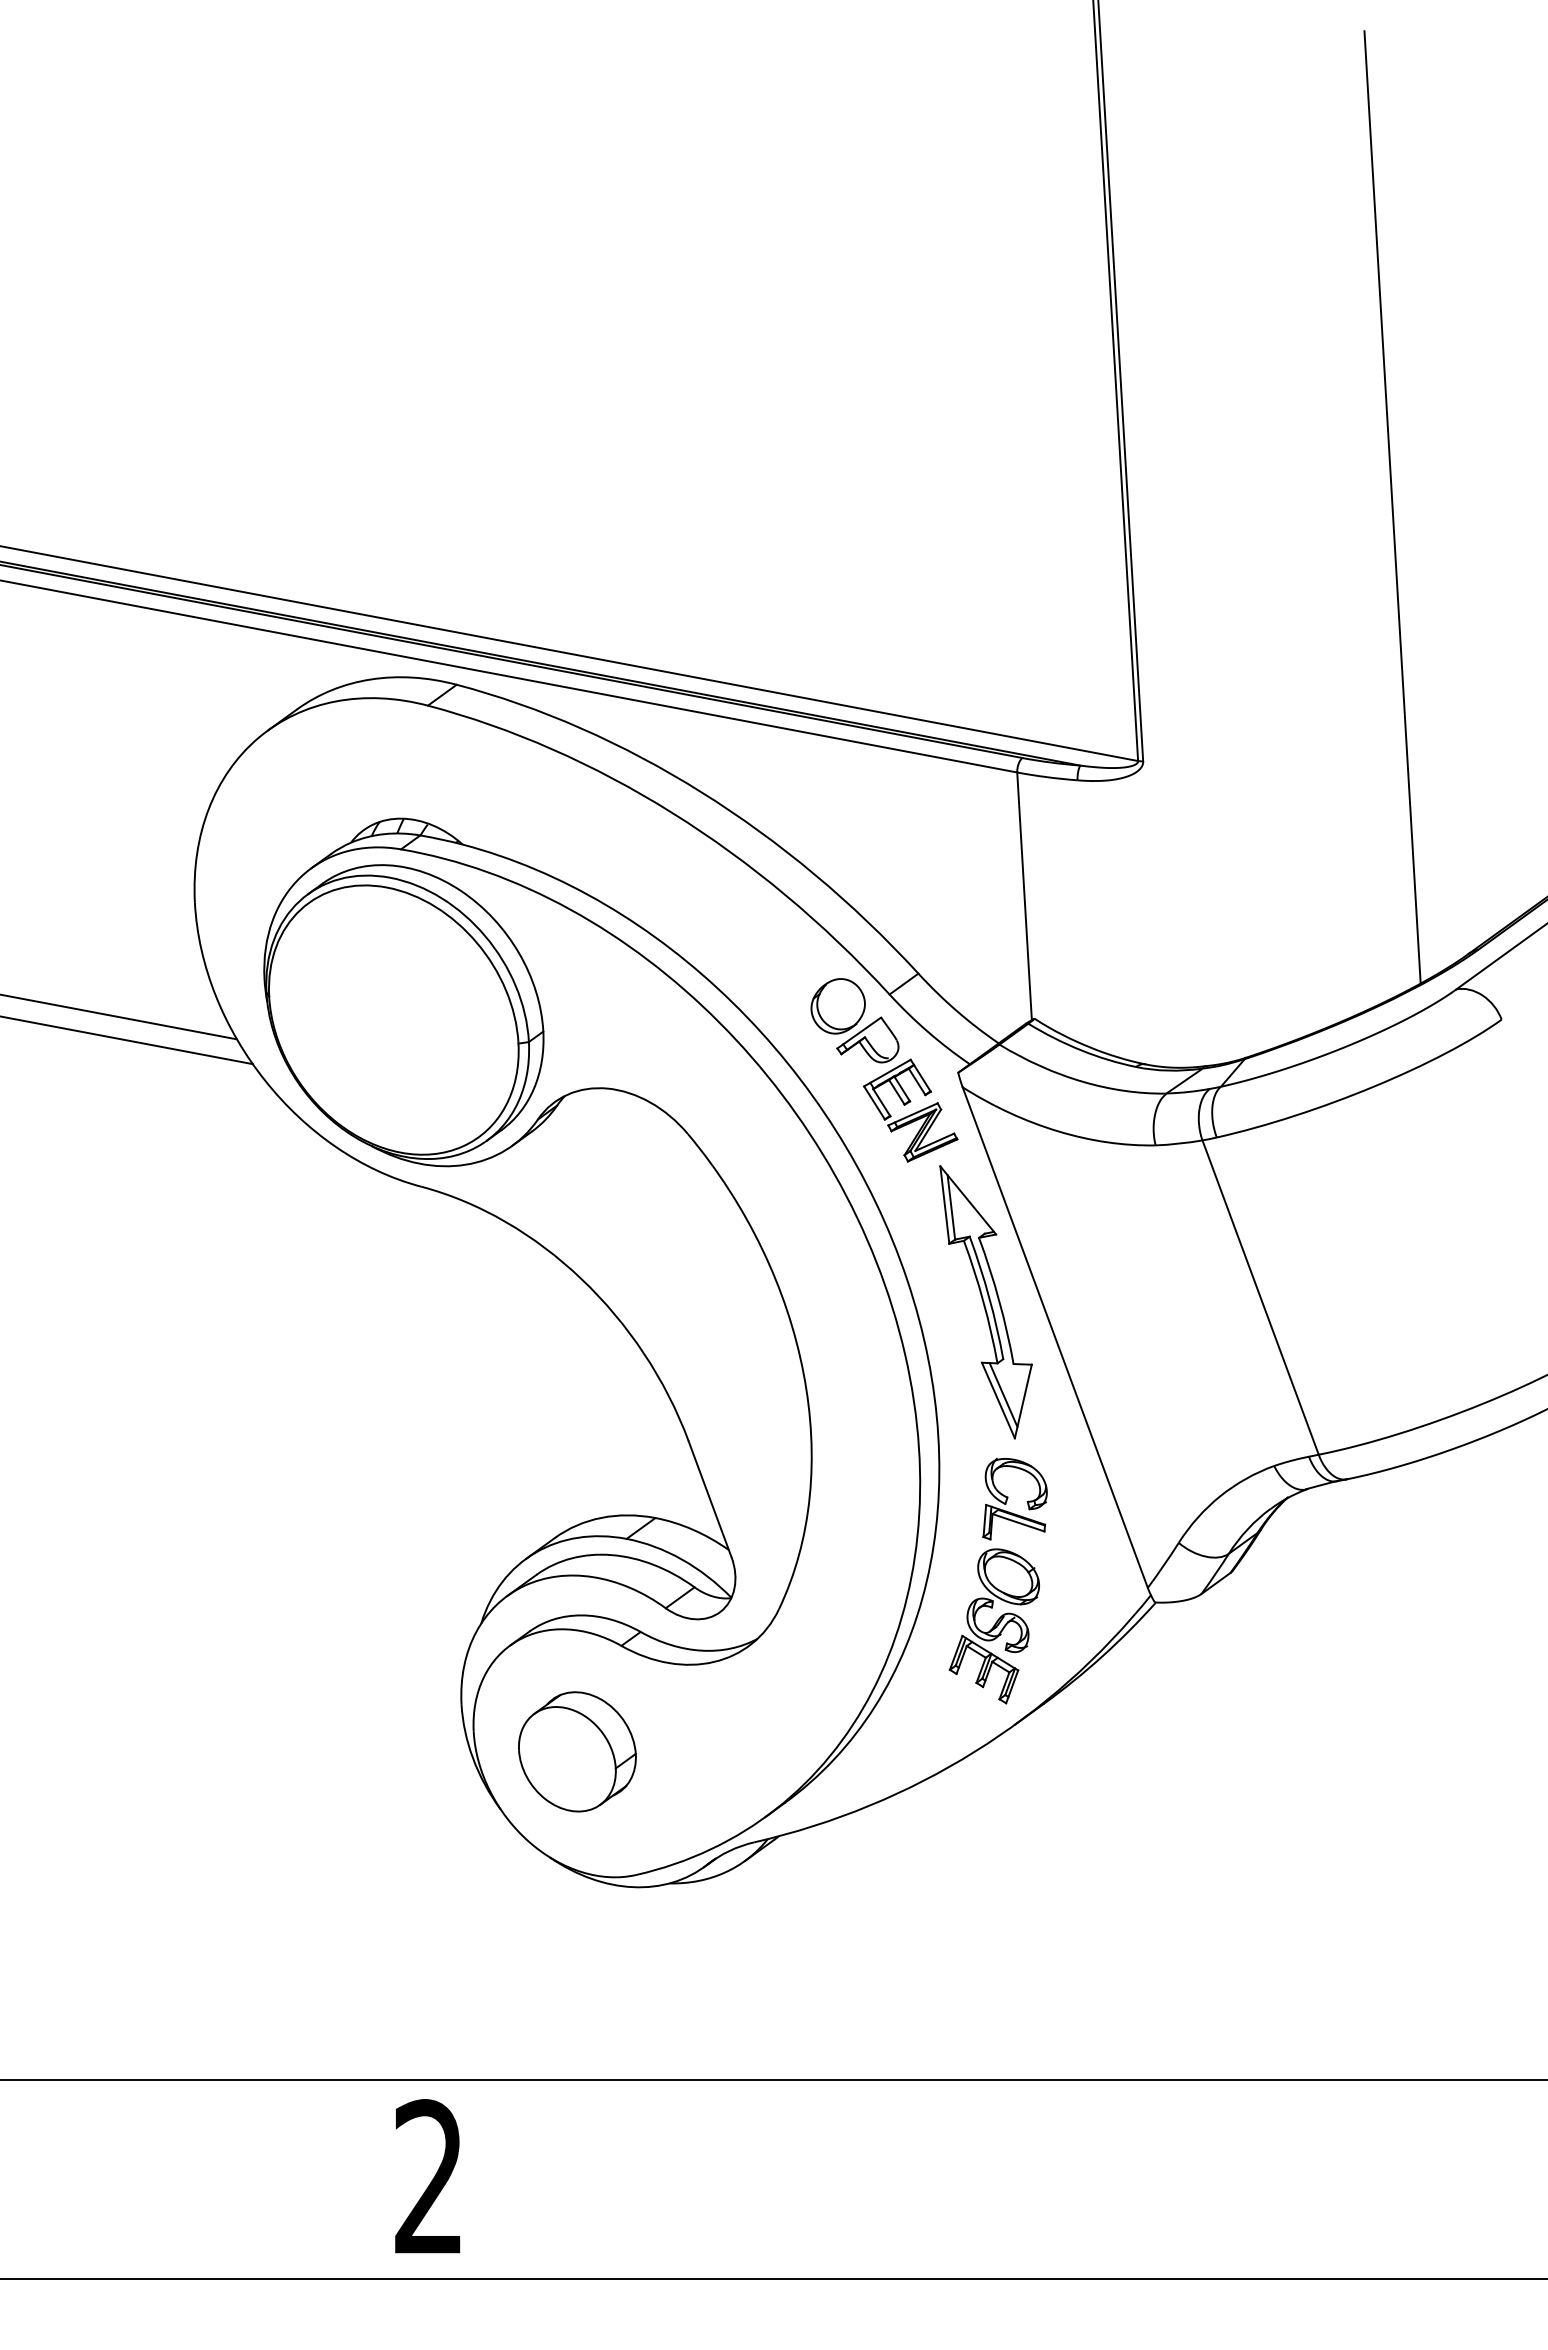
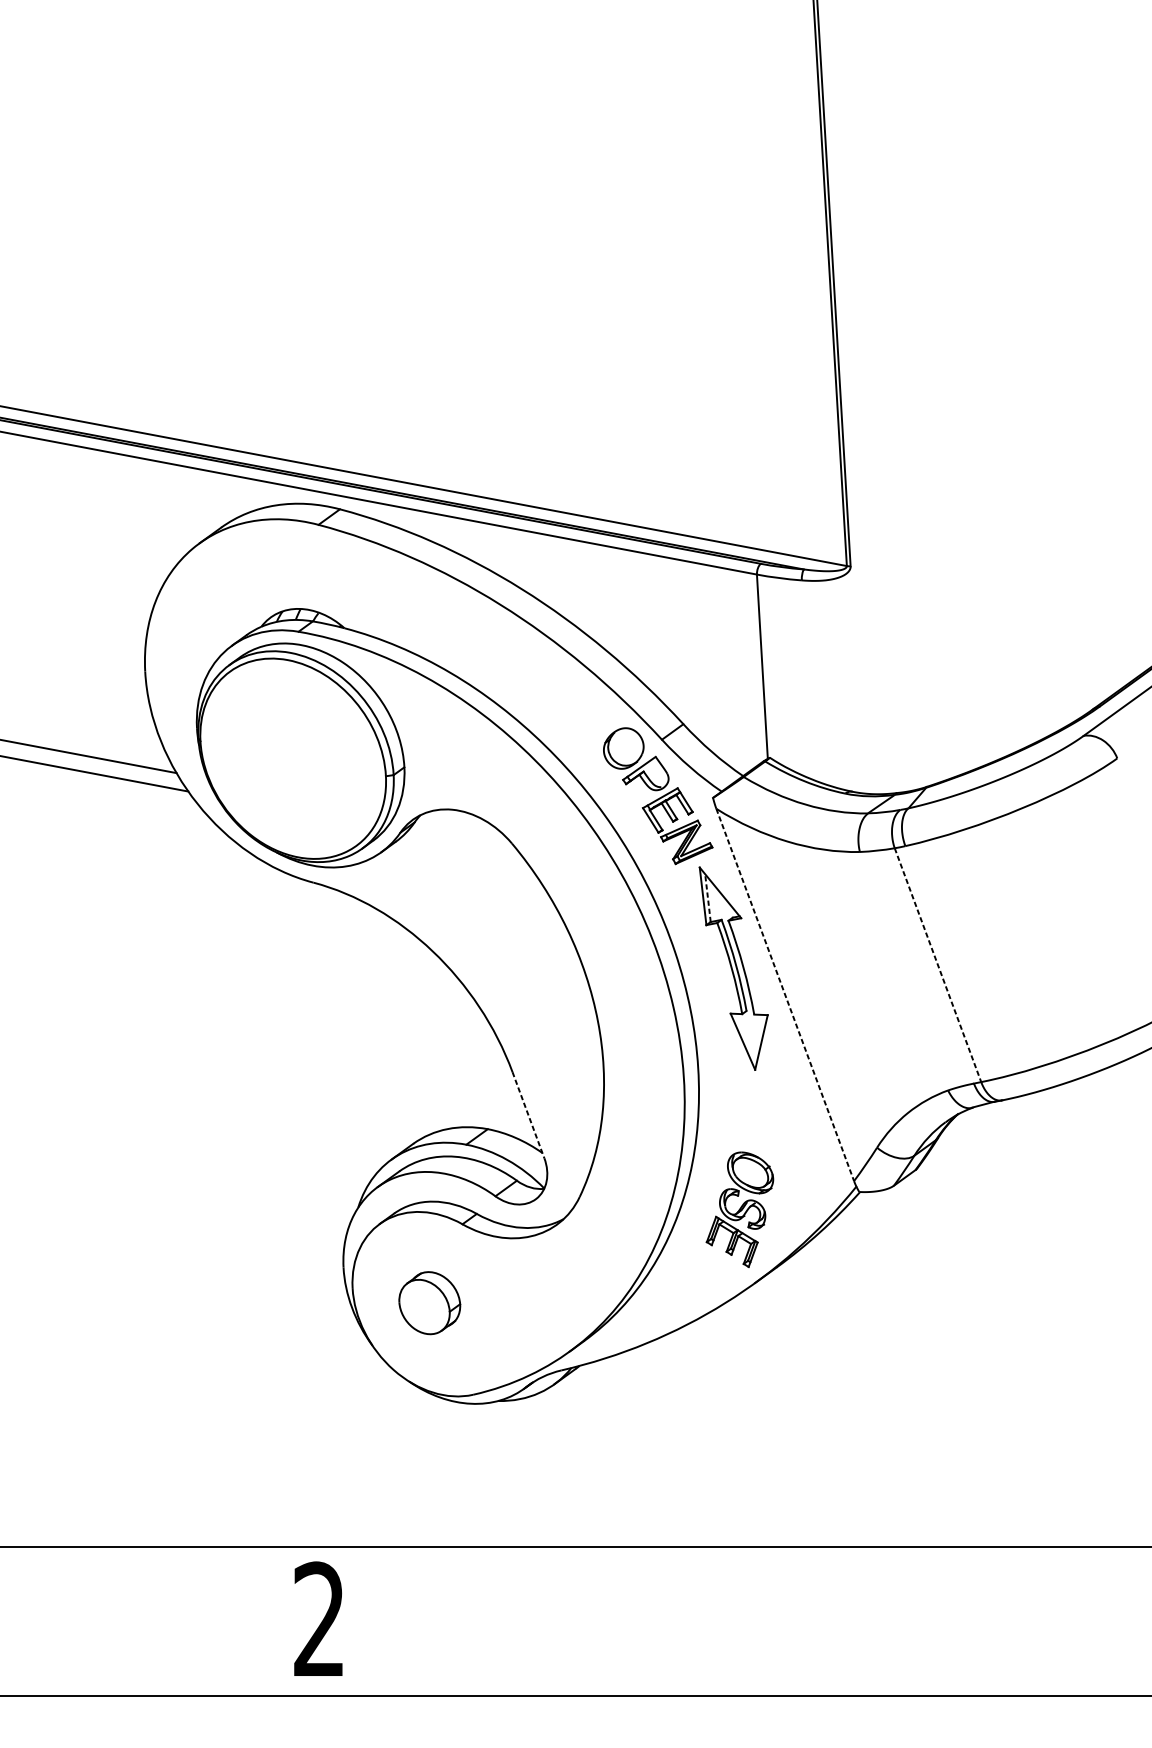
line: (1392, 507) -> (1036, 377), removed
line: (951, 1206) -> (708, 897), solid -> dashed
line: (1260, 1297) -> (937, 965), solid -> dashed
line: (1055, 1337) -> (785, 994), solid -> dashed
line: (1003, 1394) -> (746, 1037), removed
part: (1008, 1498) -> (750, 1114), removed
line: (710, 1499) -> (528, 1115), solid -> dashed
part: (577, 1751) -> (429, 1302), size x0.7

